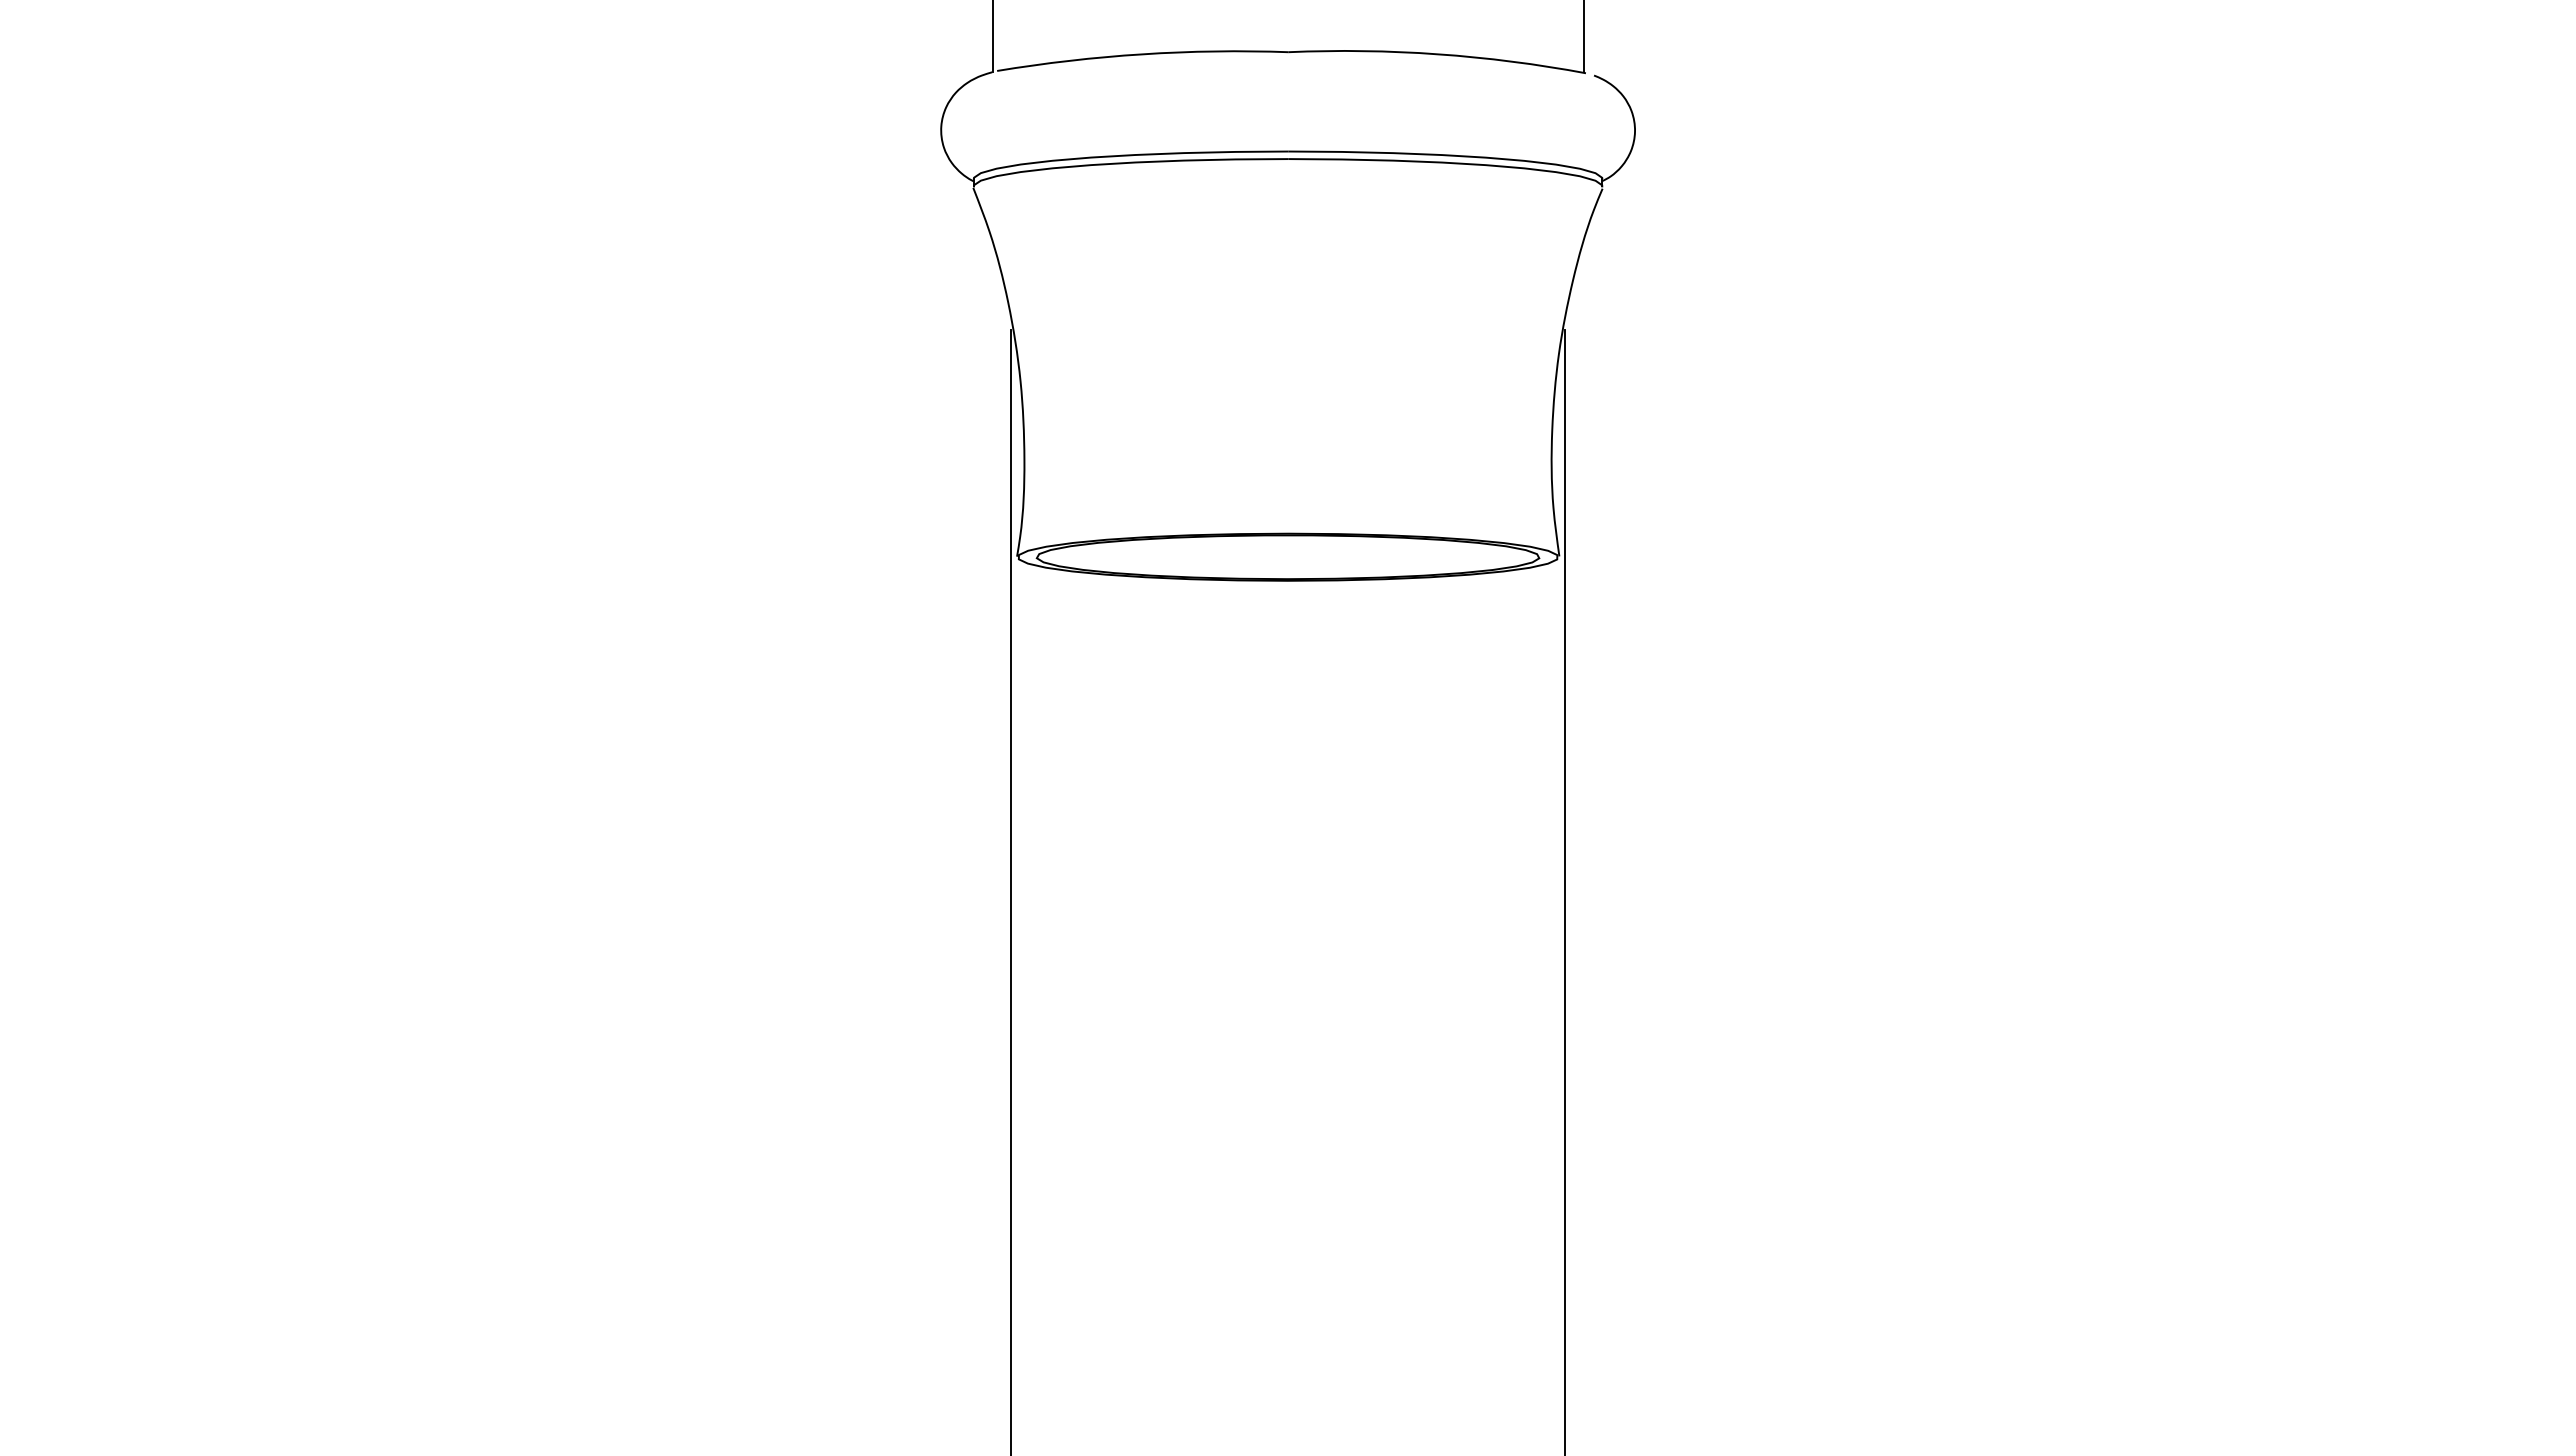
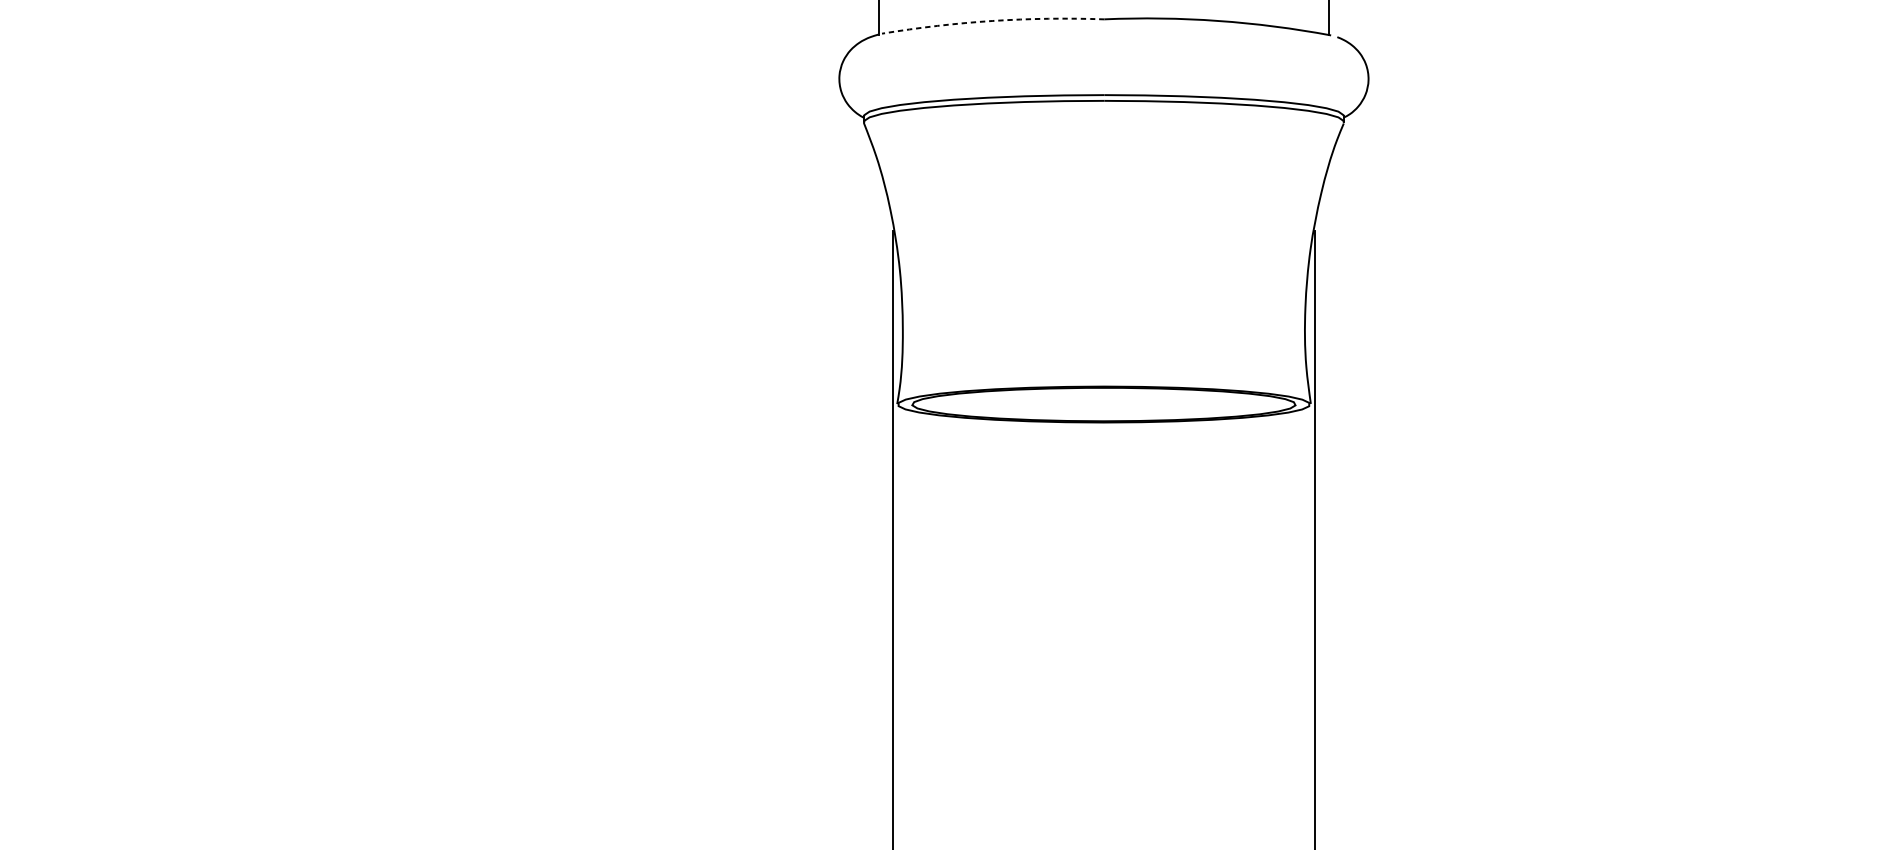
arc: (1142, 54) -> (992, 21), solid -> dashed

